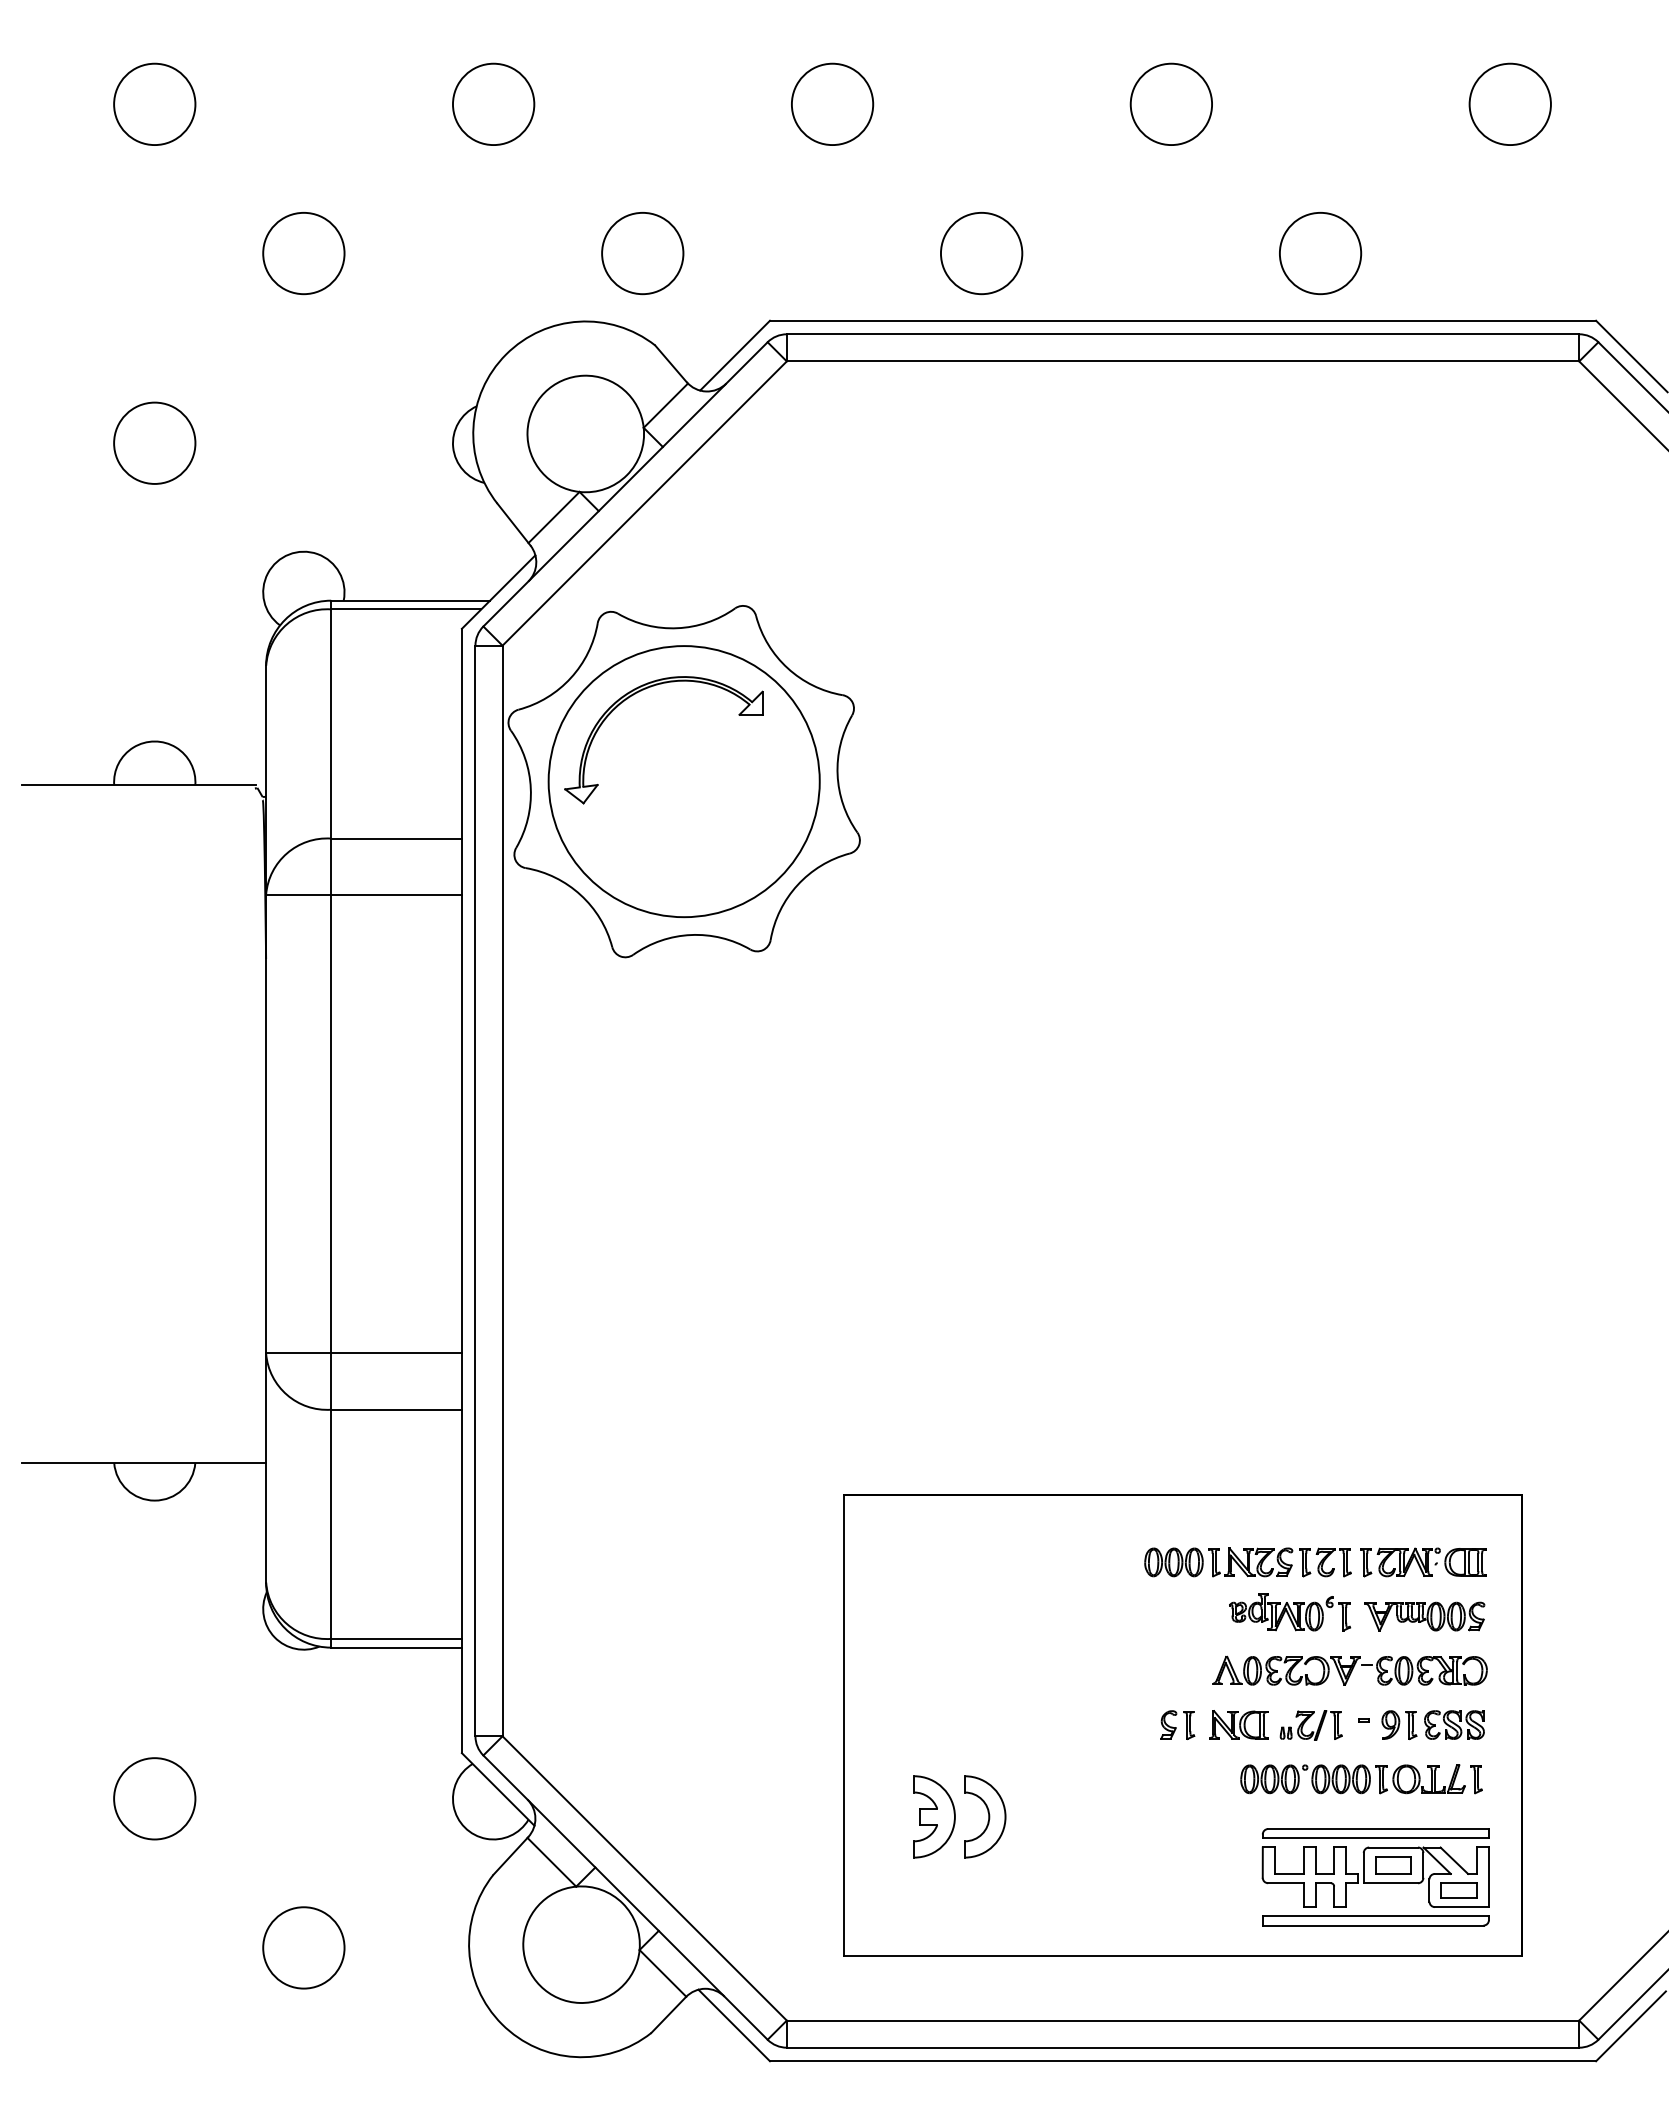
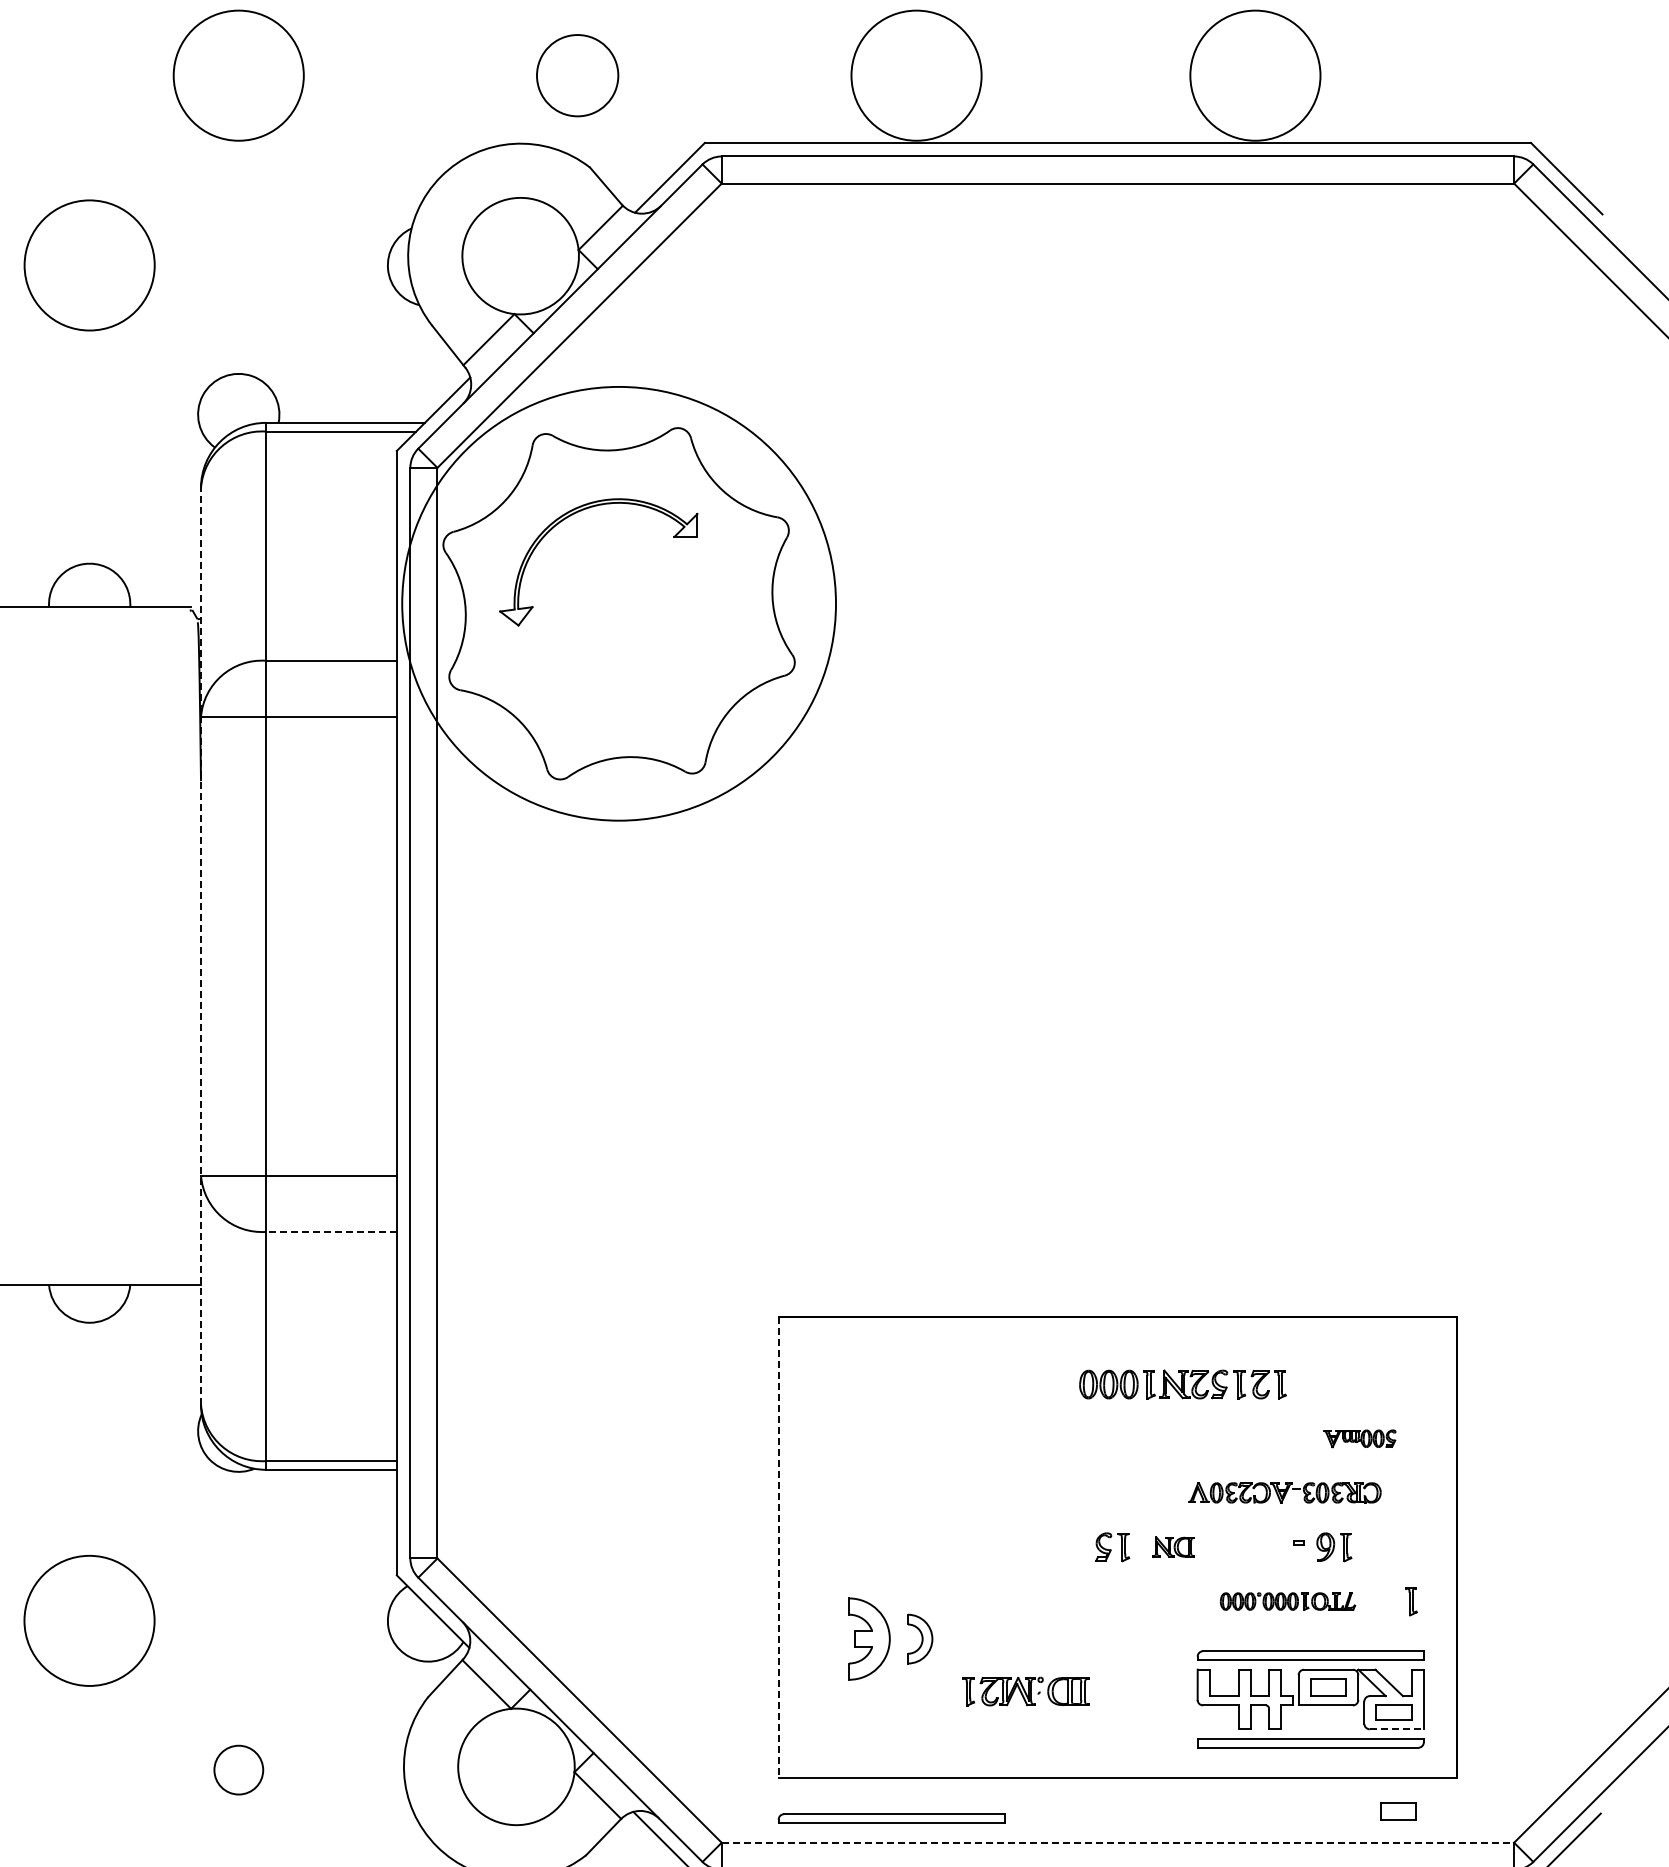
circle: (303, 253) -> (238, 75), size x1.6
circle: (981, 253) -> (916, 75), size x1.6
circle: (1320, 253) -> (1255, 75), size x1.6
circle: (154, 442) -> (89, 264), size x1.6
circle: (683, 781) -> (618, 603), size x1.6
line: (266, 1123) -> (201, 945), solid -> dashed
line: (396, 1409) -> (331, 1231), solid -> dashed
part: (1423, 1562) -> (1026, 1691), moved
part: (1290, 1612) -> (1225, 1434), removed
part: (1424, 1616) -> (1359, 1438), size x0.6
part: (1349, 1670) -> (1284, 1492), size x0.7
part: (1238, 1724) -> (1173, 1546), size x0.7
part: (1454, 1724) -> (1389, 1546), removed
line: (844, 1725) -> (779, 1547), solid -> dashed
part: (1310, 1725) -> (1245, 1547), removed
part: (1352, 1779) -> (1287, 1601), size x0.6
circle: (154, 1798) -> (89, 1620), size x1.6
part: (985, 1816) -> (920, 1638), size x0.6
line: (1462, 1907) -> (1397, 1729), solid -> dashed
circle: (303, 1947) -> (238, 1769), size x0.6
part: (1463, 1989) -> (1398, 1811), added
part: (956, 1996) -> (891, 1818), added
line: (1183, 2020) -> (1118, 1842), solid -> dashed

